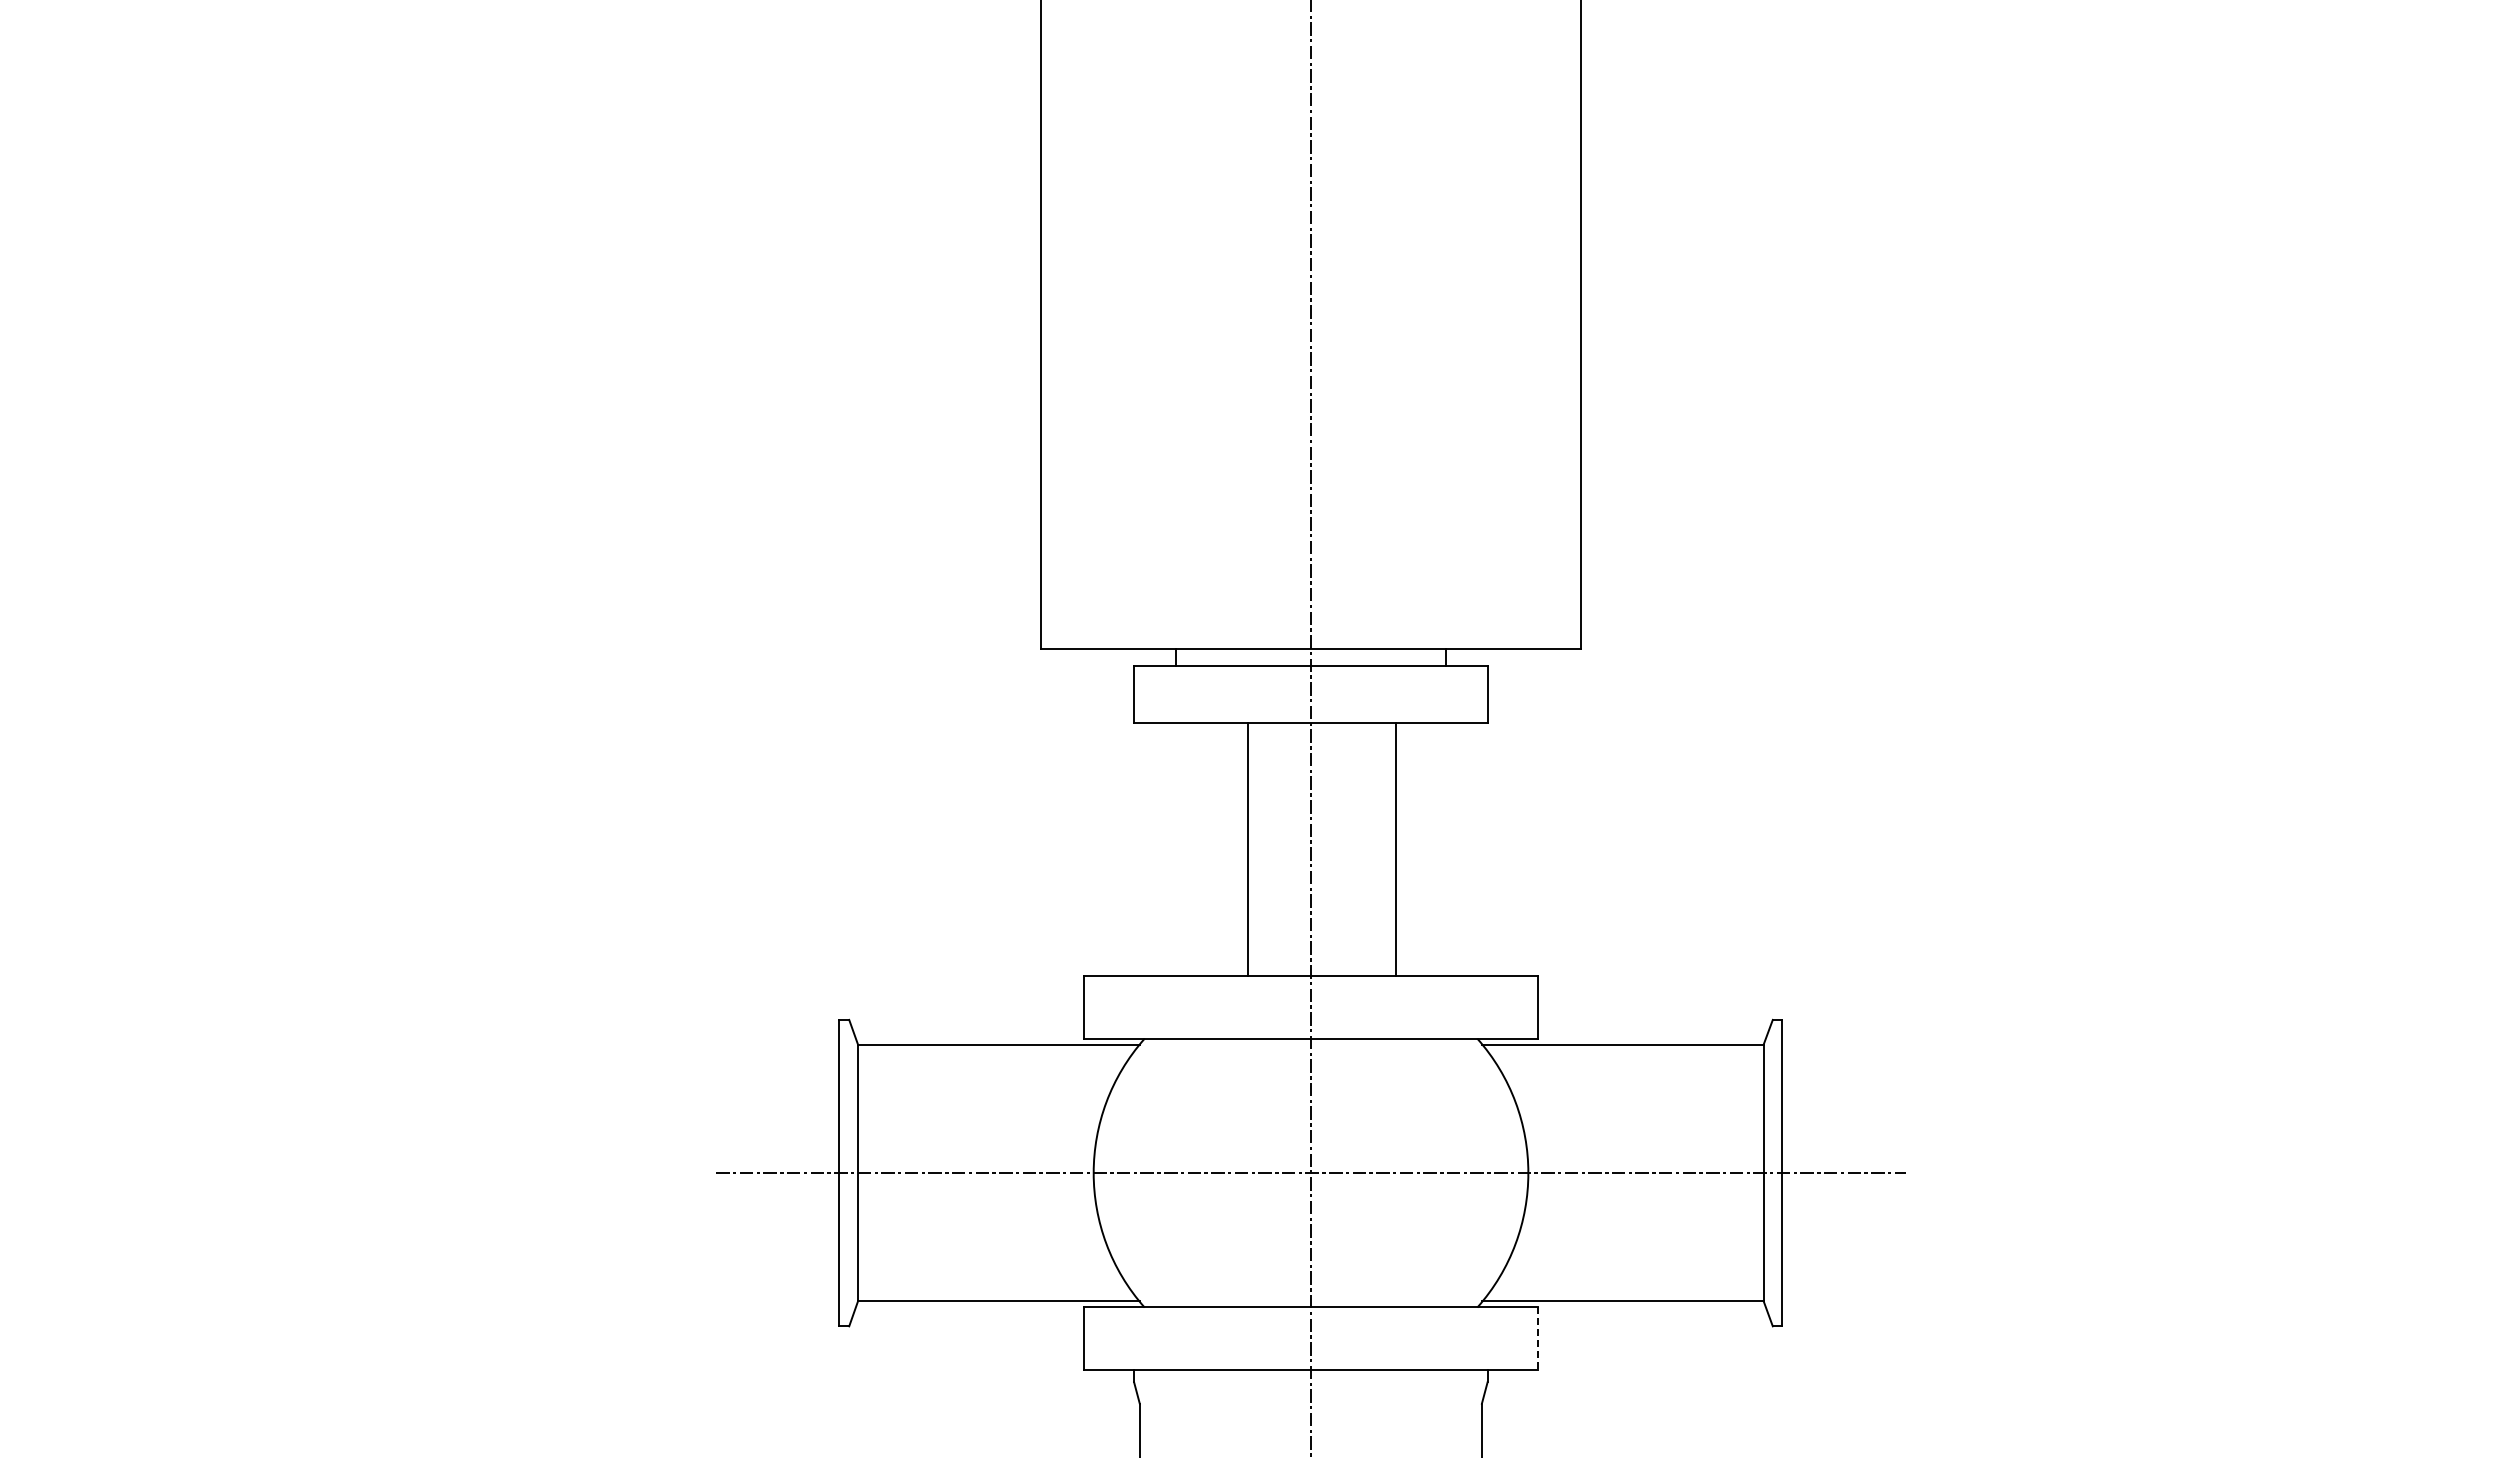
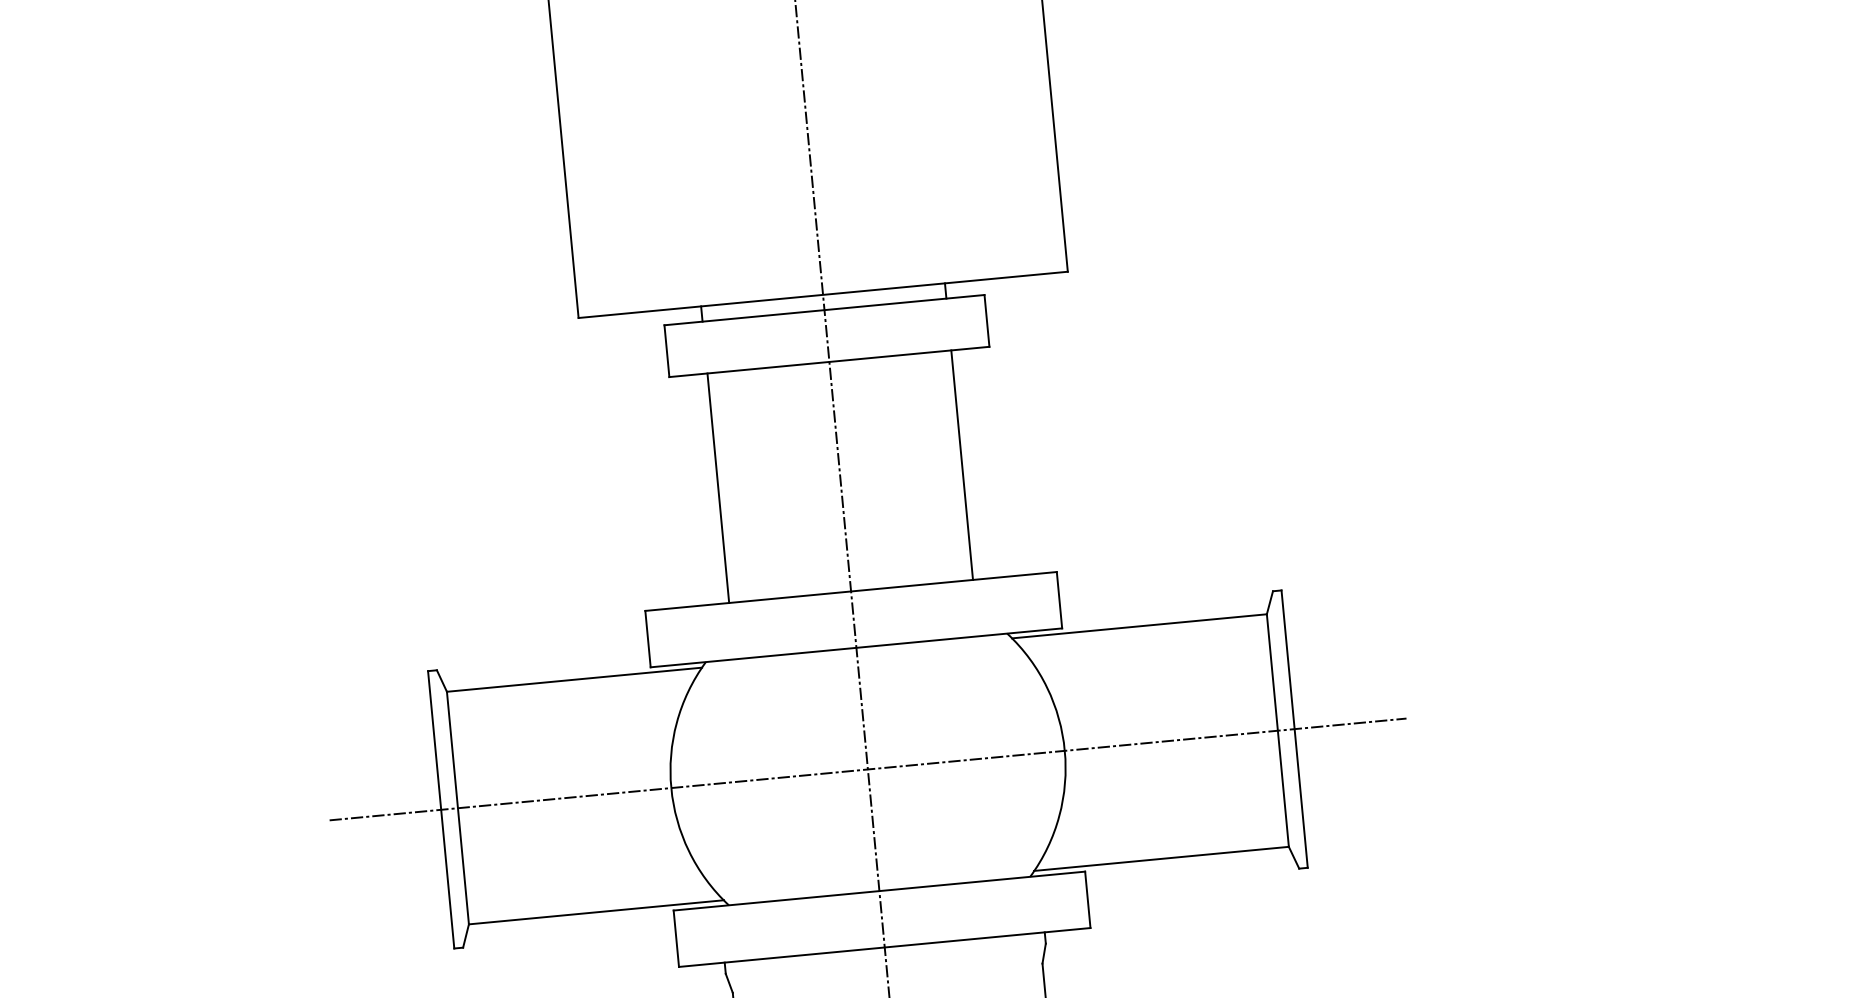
line: (1248, 849) -> (718, 488), moved
line: (1395, 849) -> (962, 464), moved
line: (1538, 1339) -> (1088, 900), dashed -> solid

